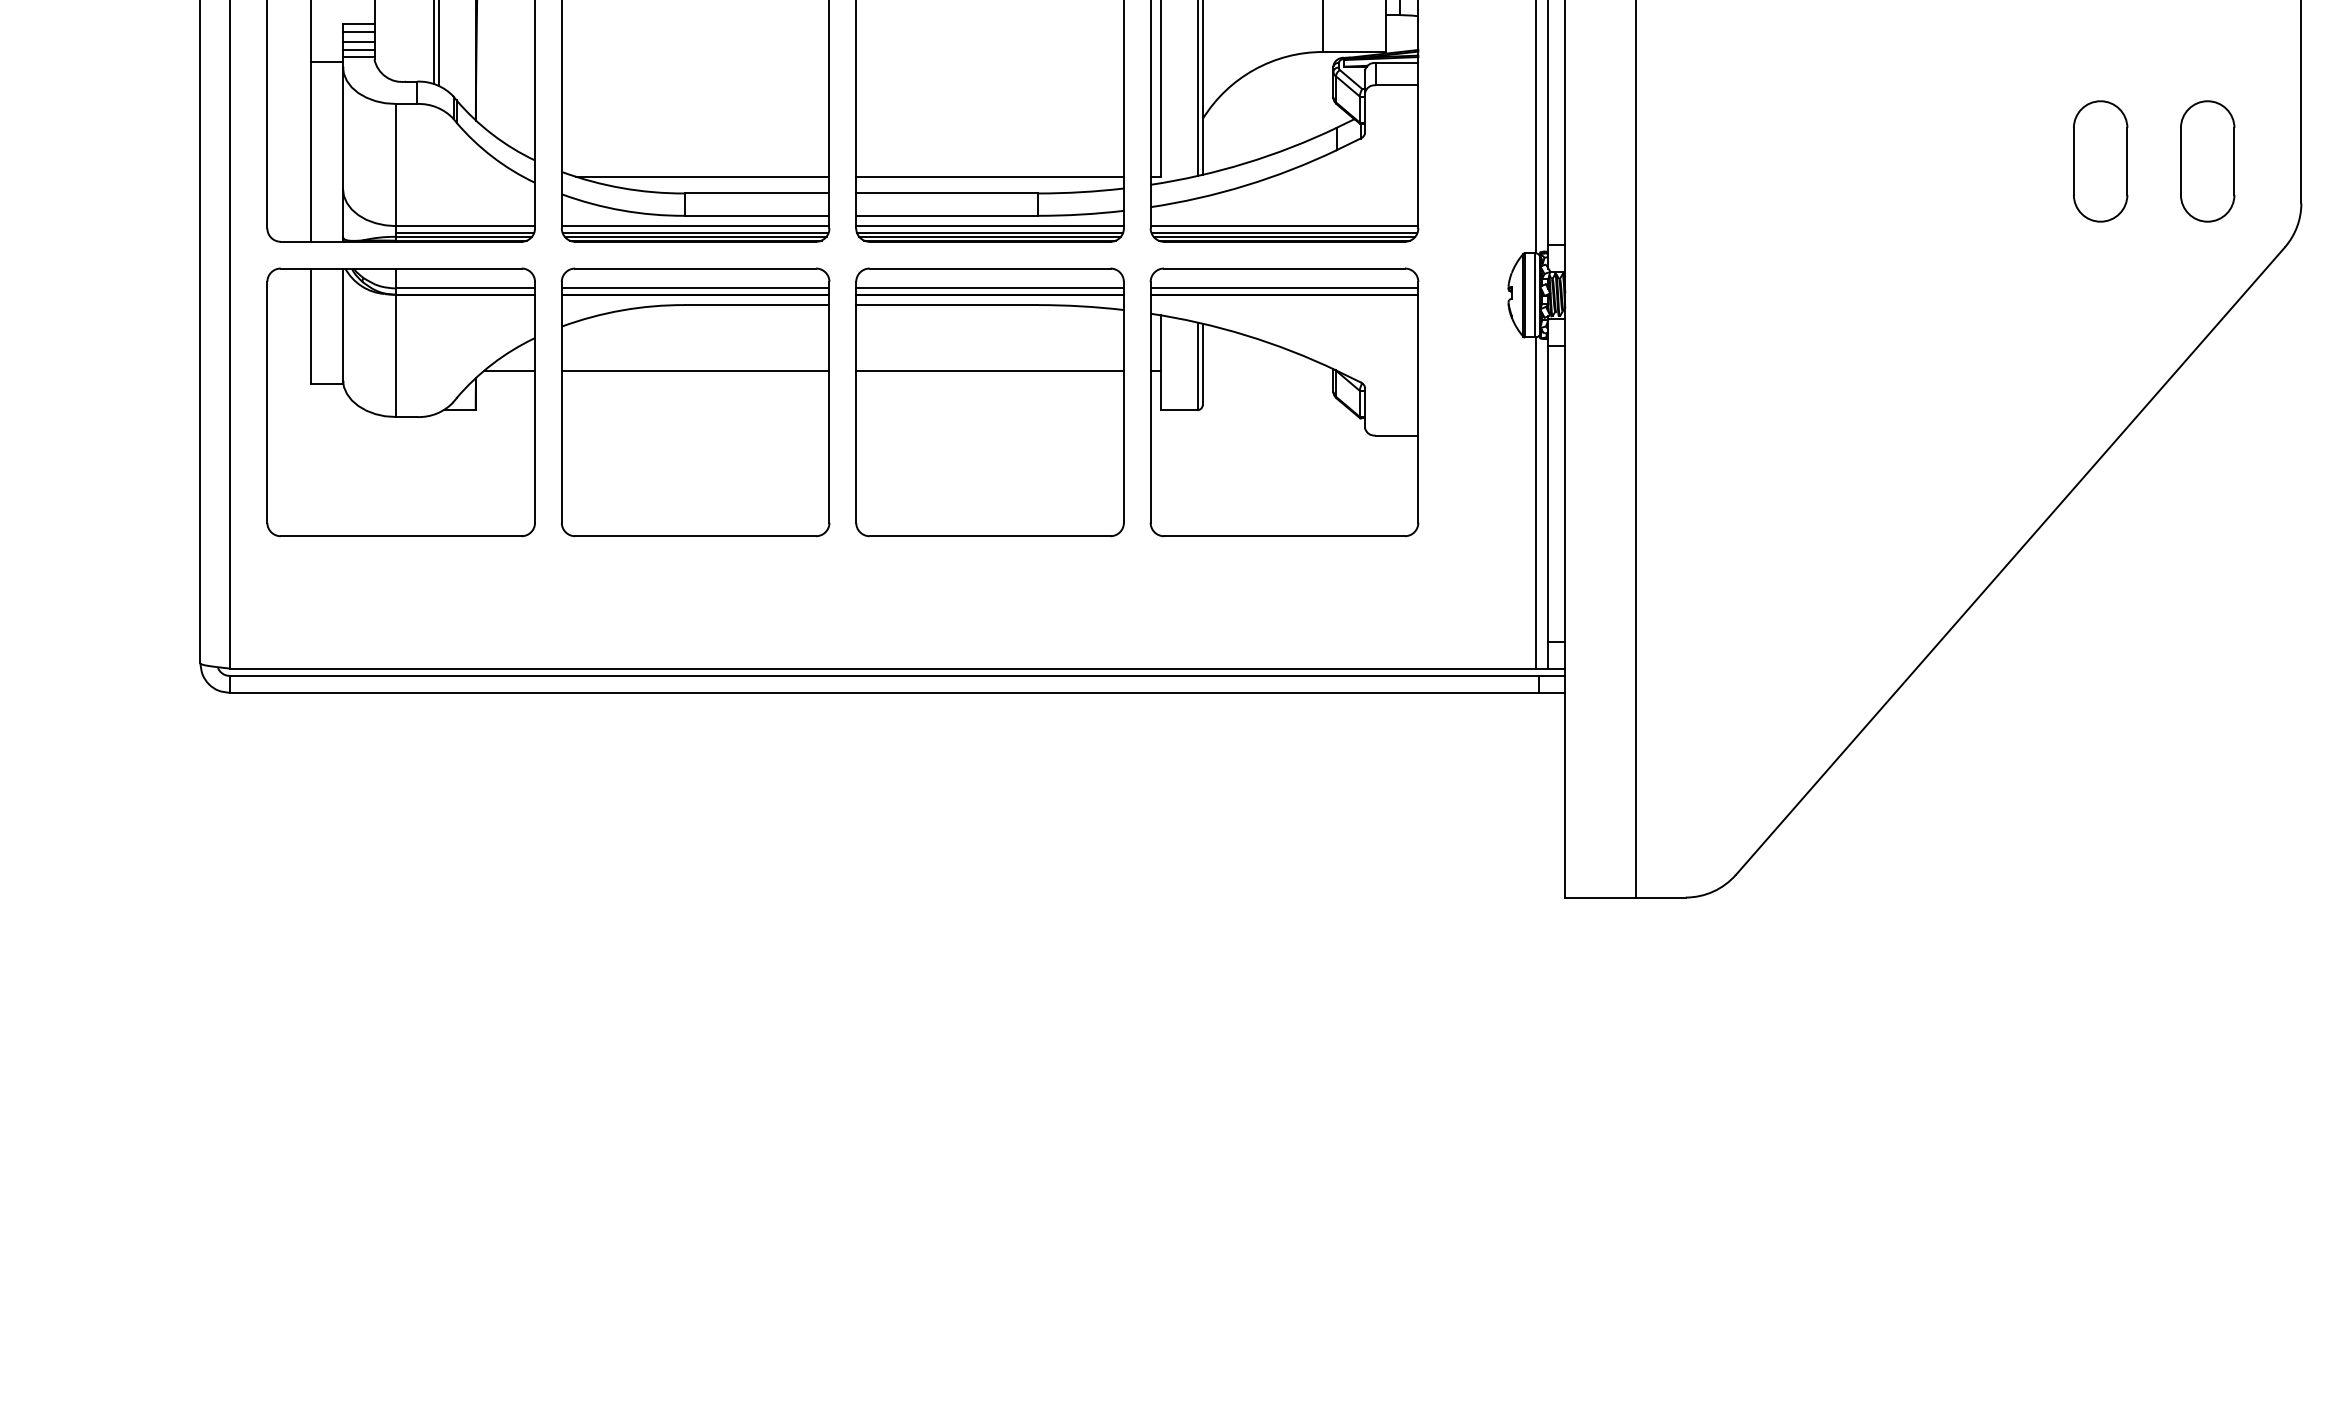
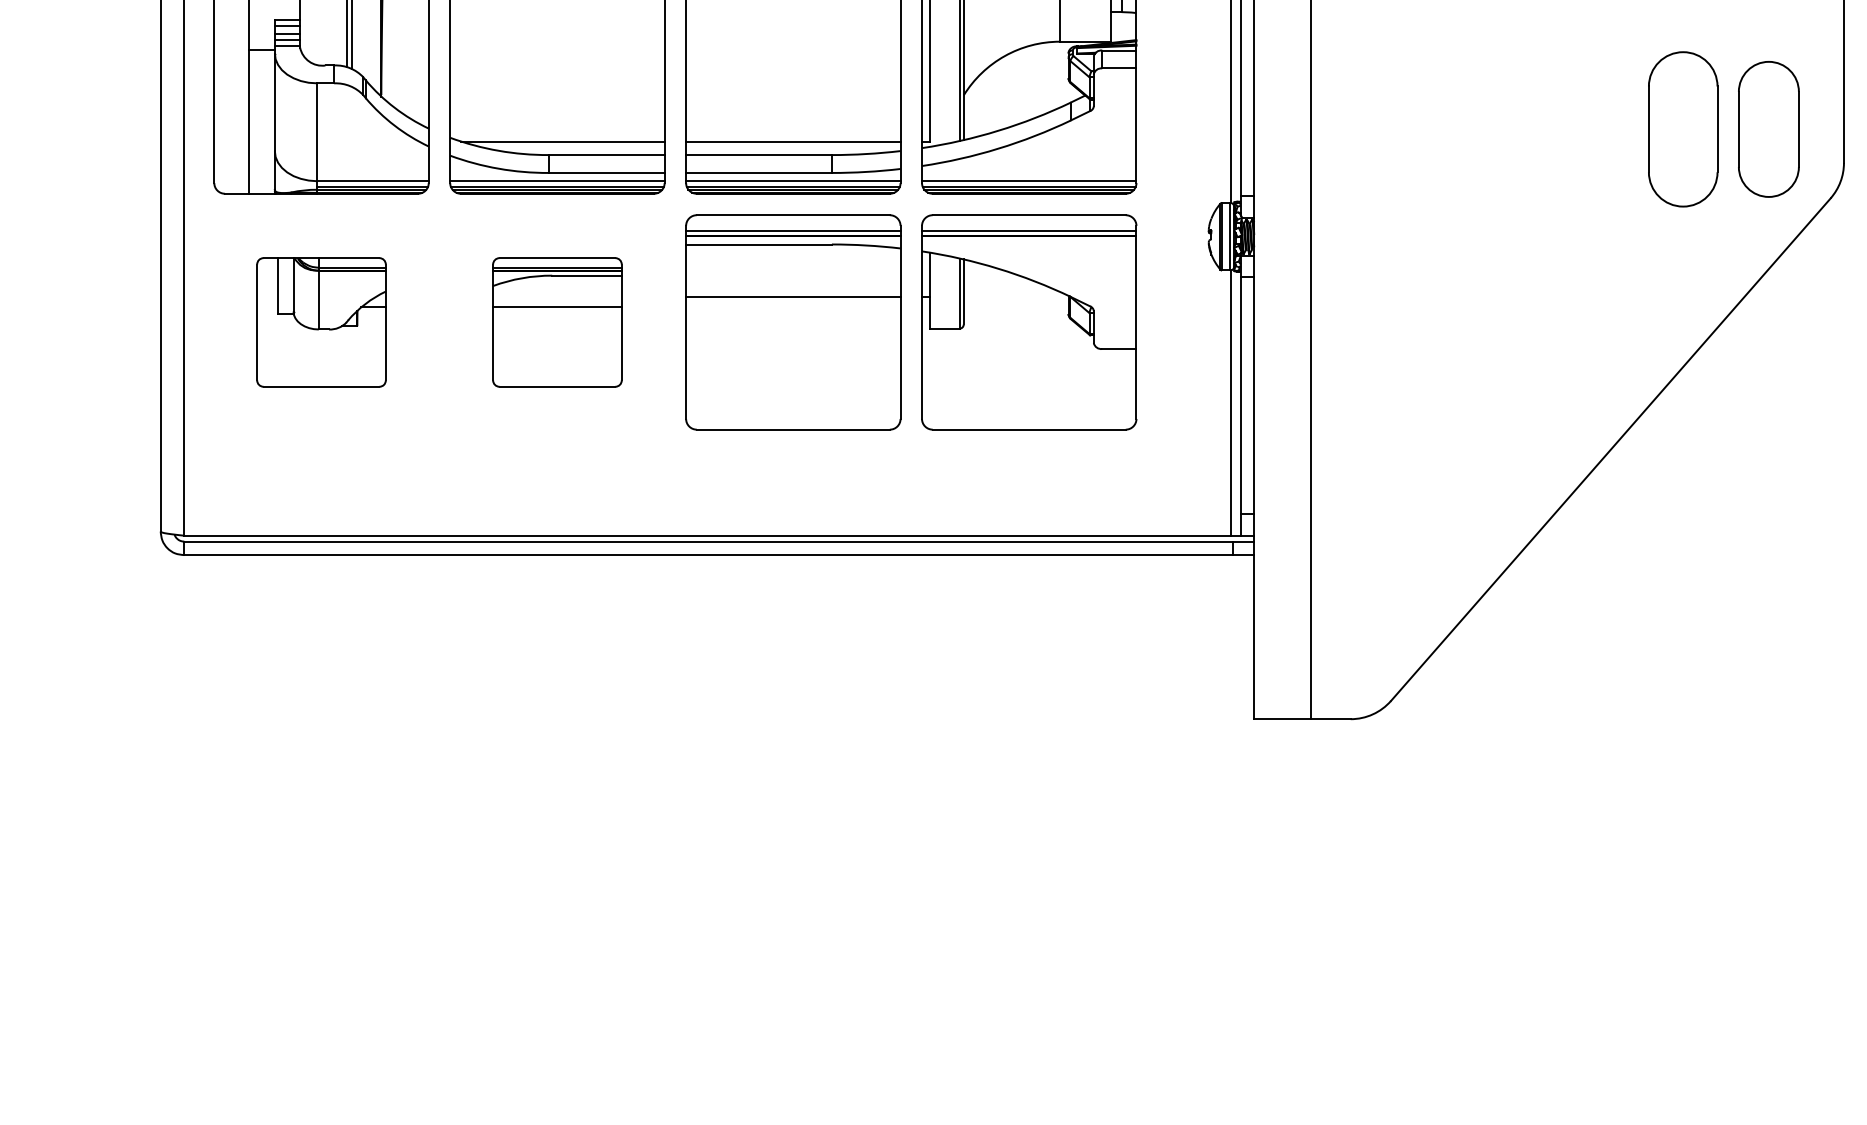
part: (2099, 161) -> (1682, 129), size x1.6
part: (2207, 161) -> (1768, 129), size x1.4
part: (401, 402) -> (321, 322), size x0.6
part: (695, 402) -> (557, 322), size x0.6

